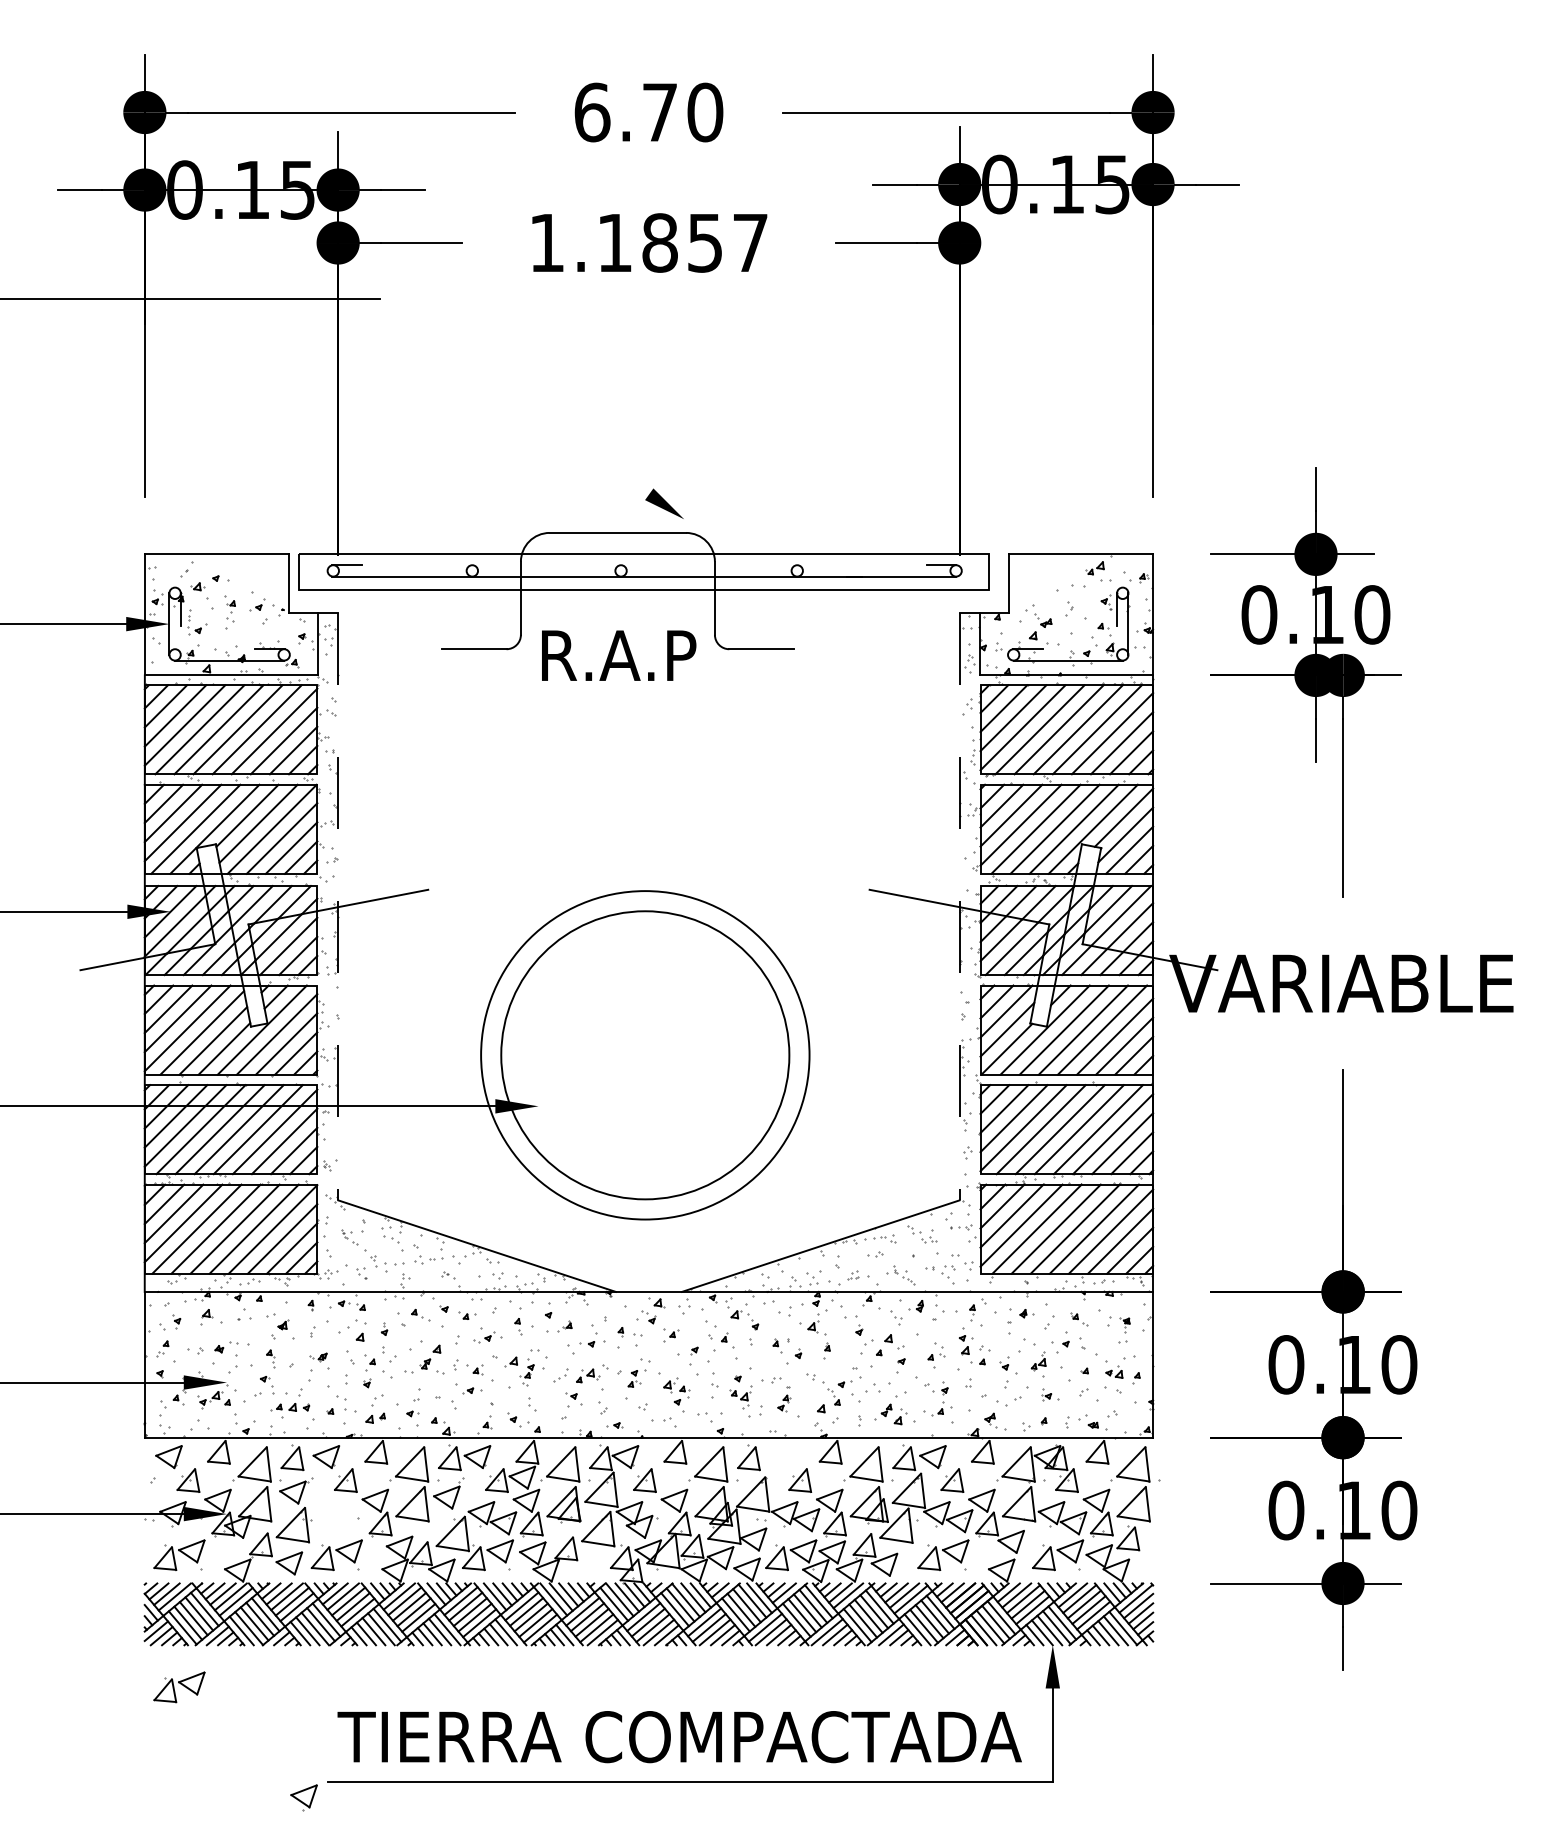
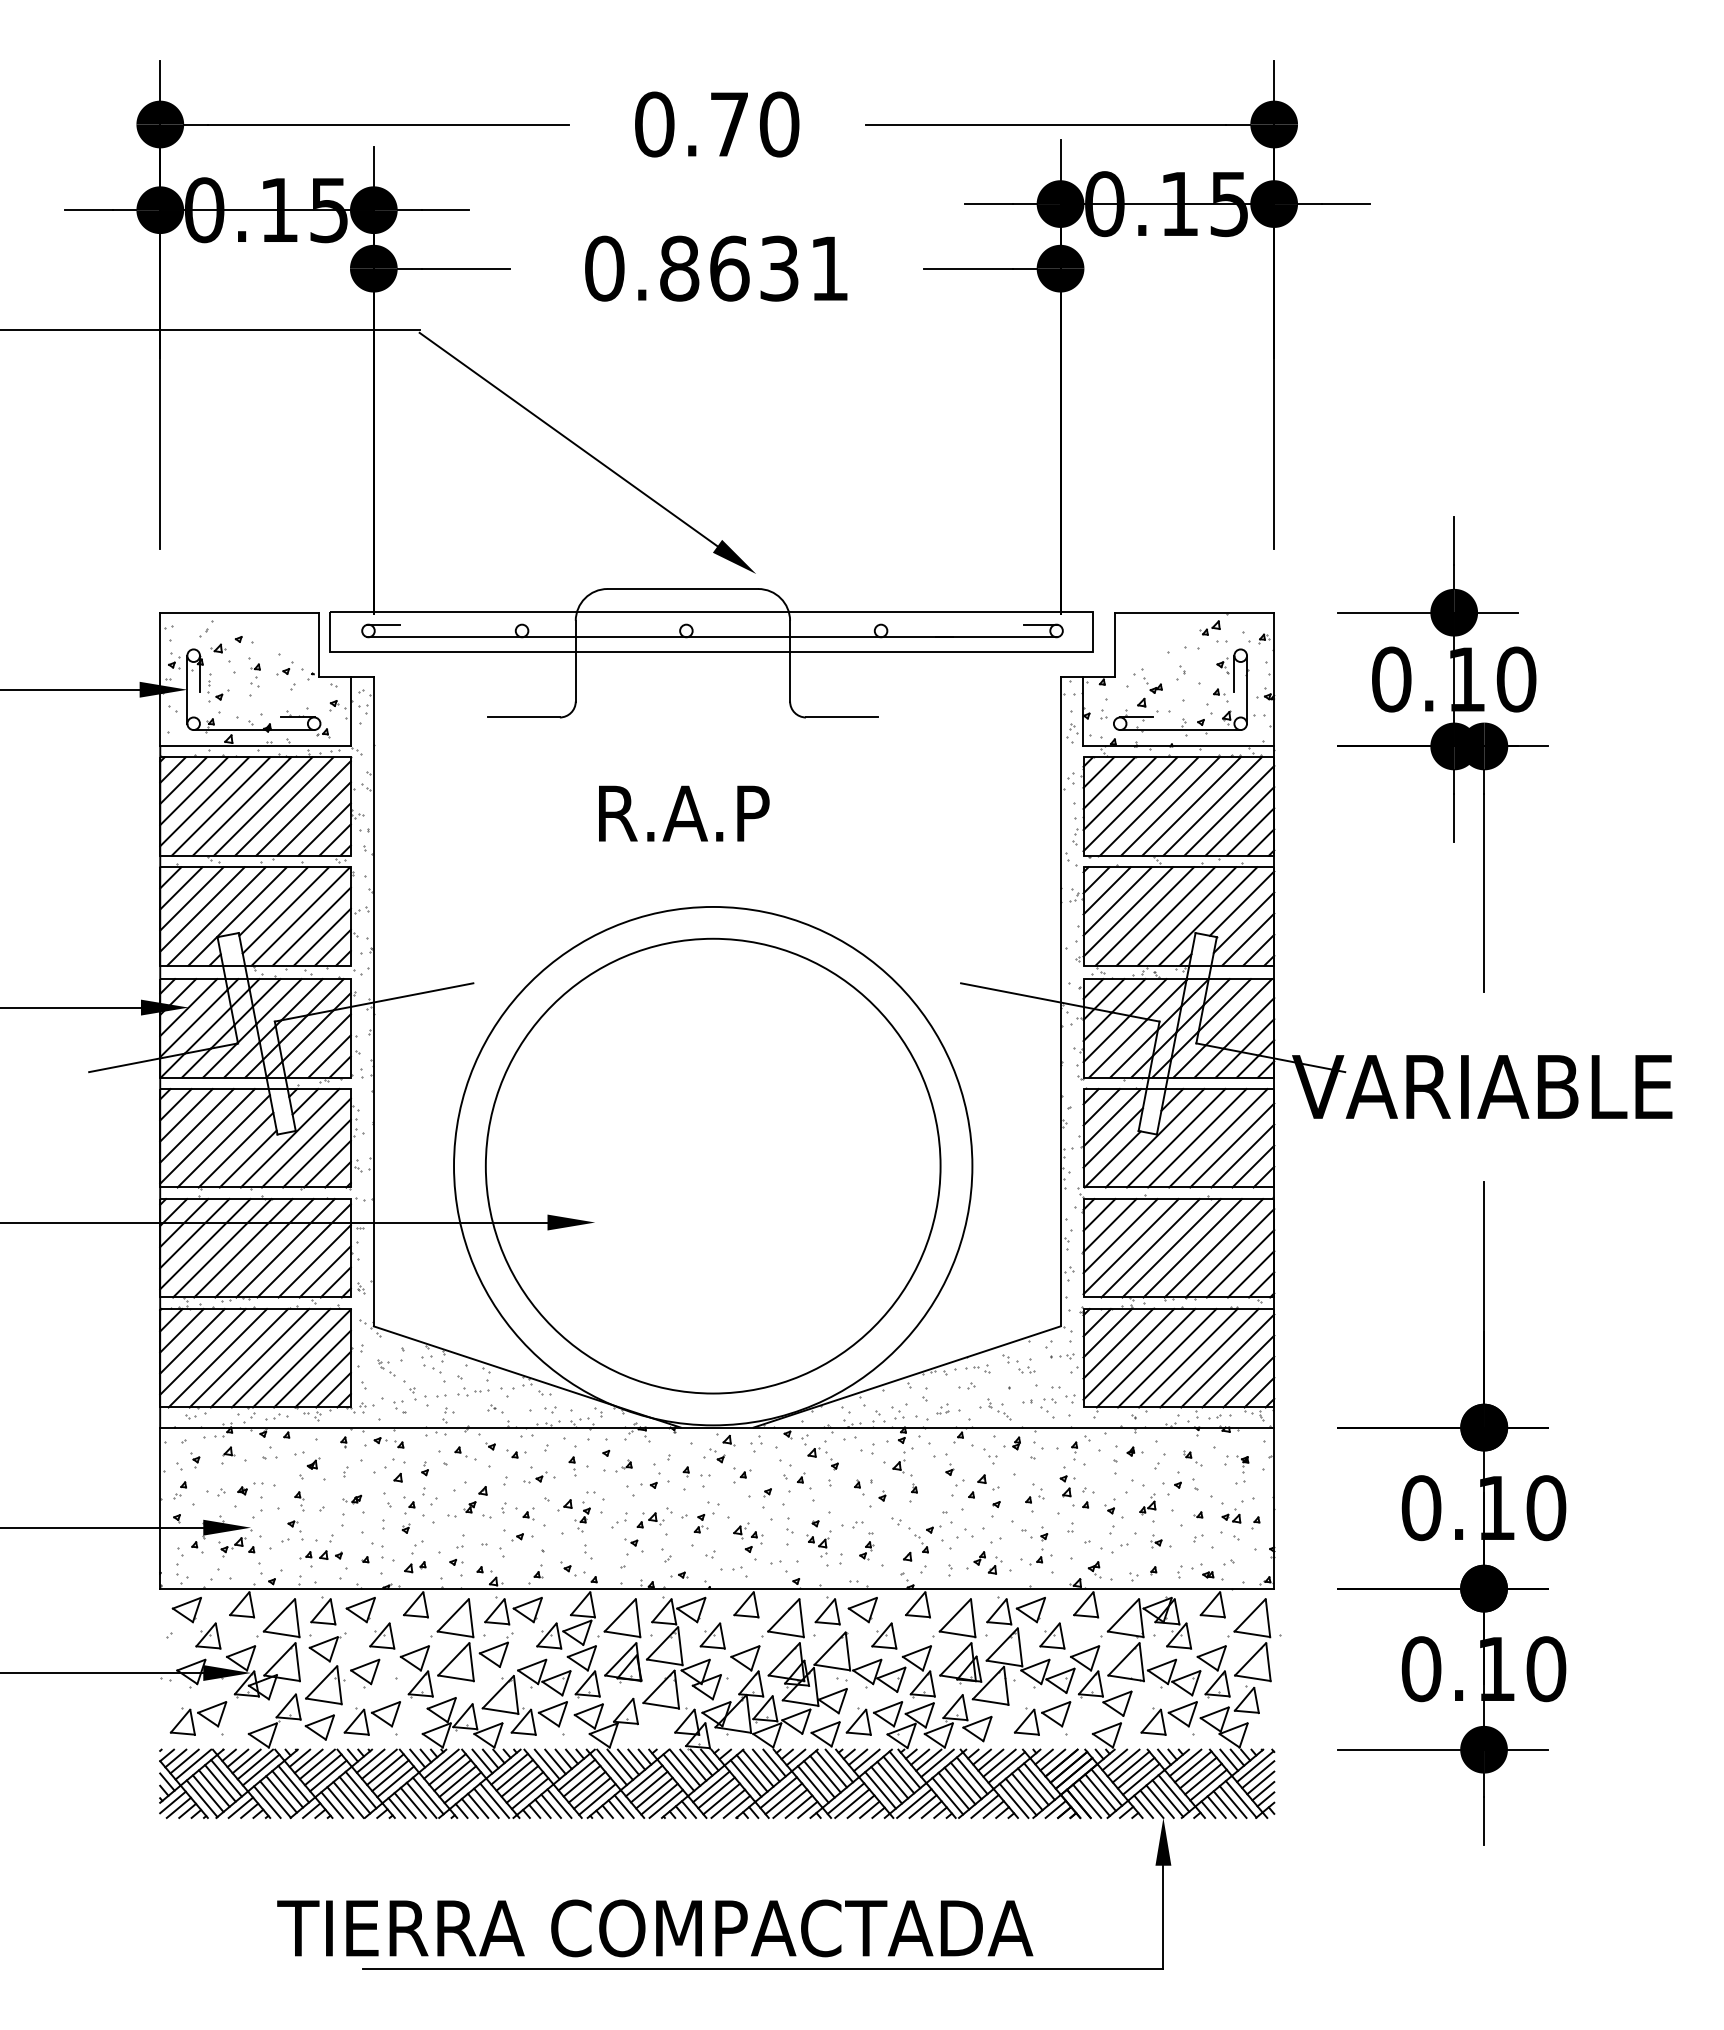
text: (592, 112) -> (654, 124), 6.70 -> 0.70
text: (648, 242) -> (716, 268), 1.1857 -> 0.8631
line: (514, 397) -> (568, 439), added
text: (619, 655) -> (684, 813), moved
line: (337, 907) -> (373, 1002), dashed -> solid
line: (959, 907) -> (1060, 1002), dashed -> solid
circle: (644, 1054) -> (712, 1165), size x1.43
circle: (645, 1054) -> (713, 1165), size x1.43
part: (780, 1457) -> (862, 1610), added
part: (179, 1687) -> (198, 1864), removed
text: (679, 1737) -> (655, 1928), moved
part: (304, 1797) -> (365, 1673), moved

